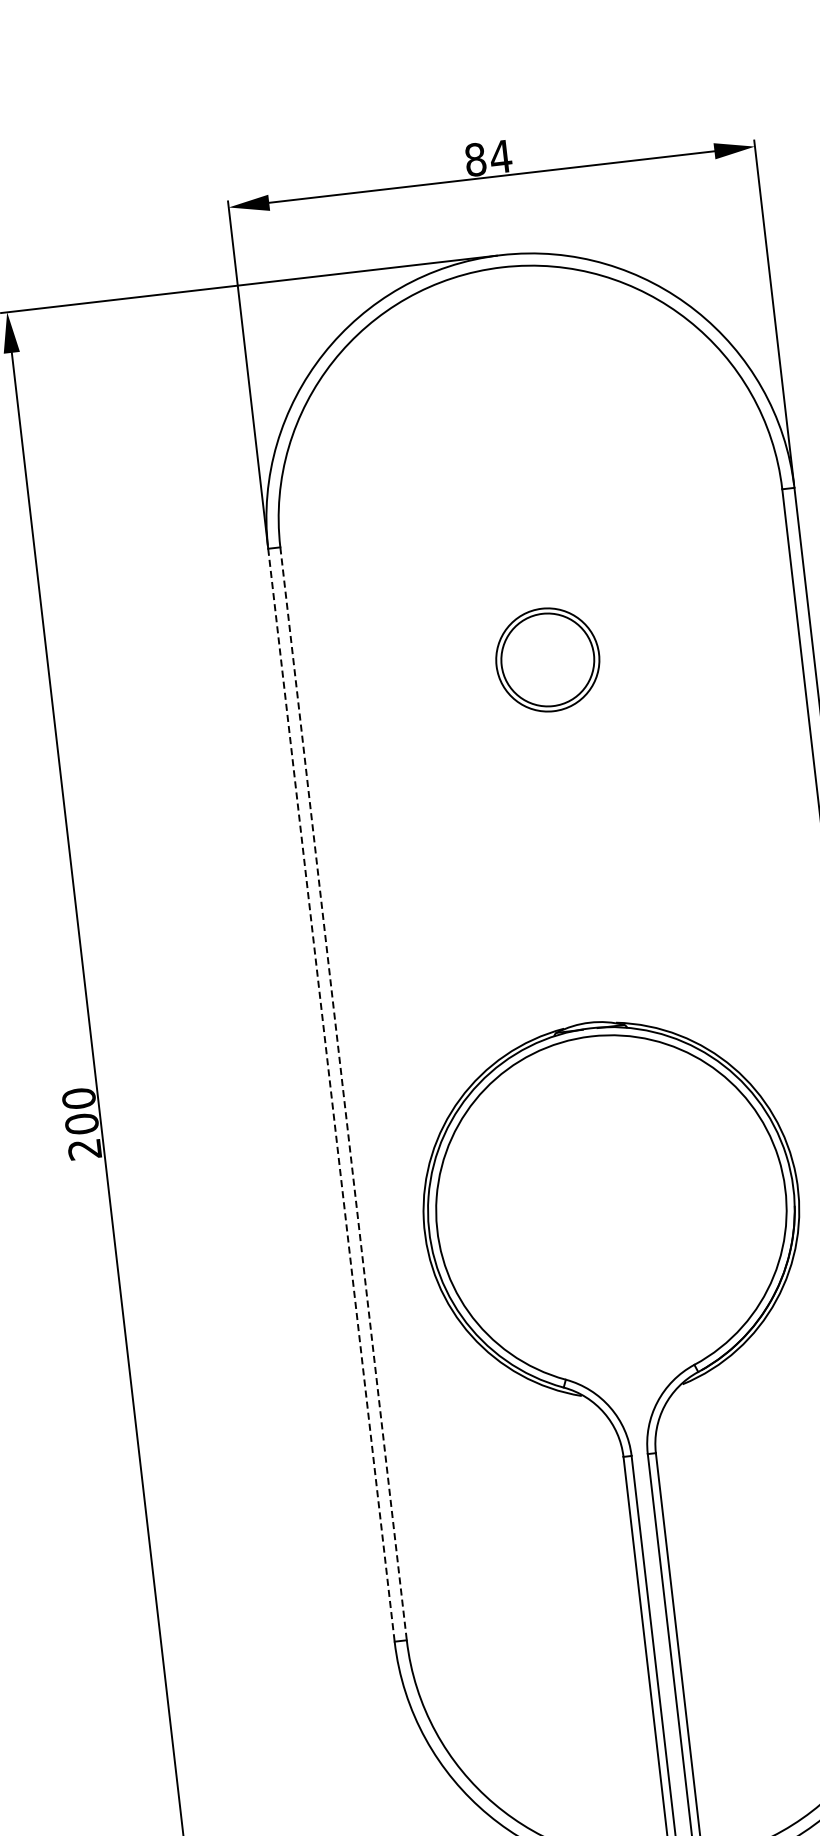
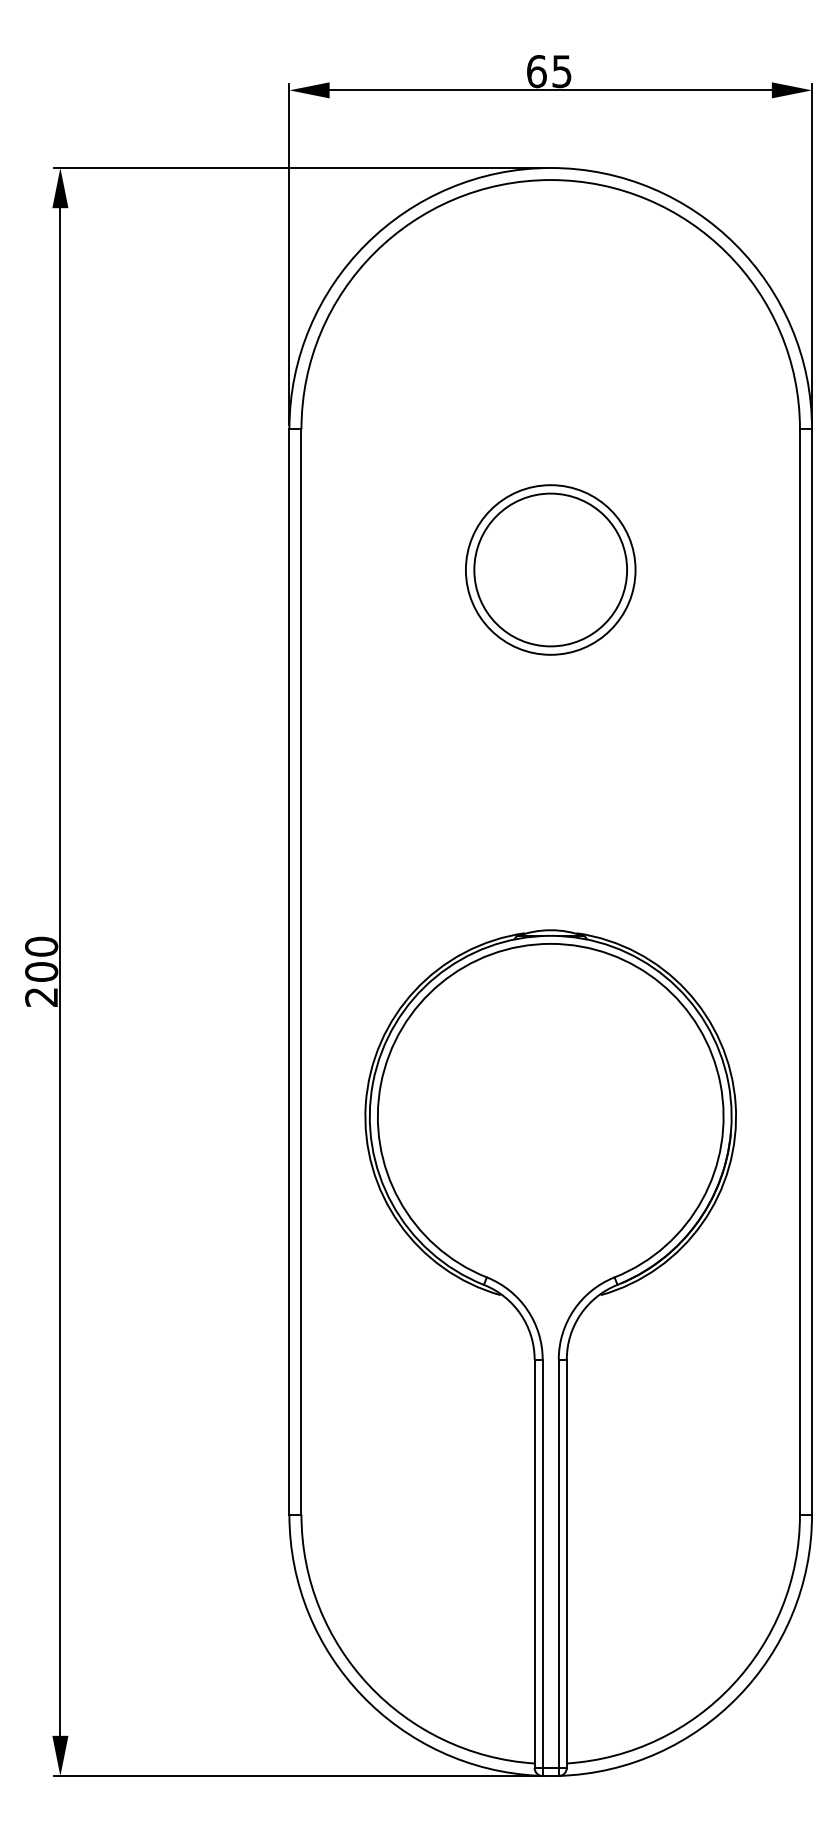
text: (488, 158) -> (549, 71), 84 -> 65
part: (547, 659) -> (550, 569), size x1.67
line: (343, 1094) -> (301, 972), dashed -> solid
line: (331, 1095) -> (289, 972), dashed -> solid

